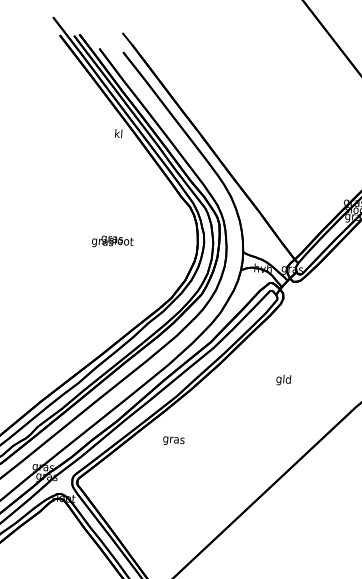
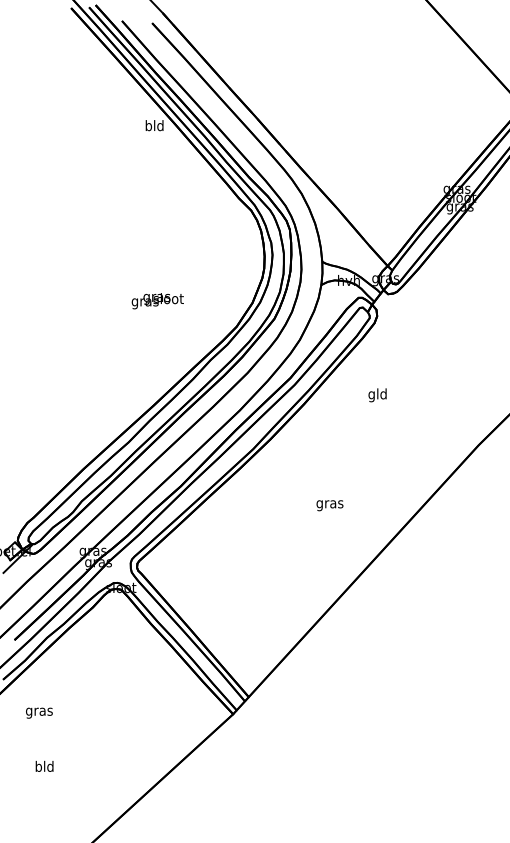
text: (118, 133) -> (154, 125), kl -> bld
text: (112, 242) -> (157, 301), moved
text: (283, 380) -> (377, 395), moved
text: (173, 441) -> (329, 505), moved

